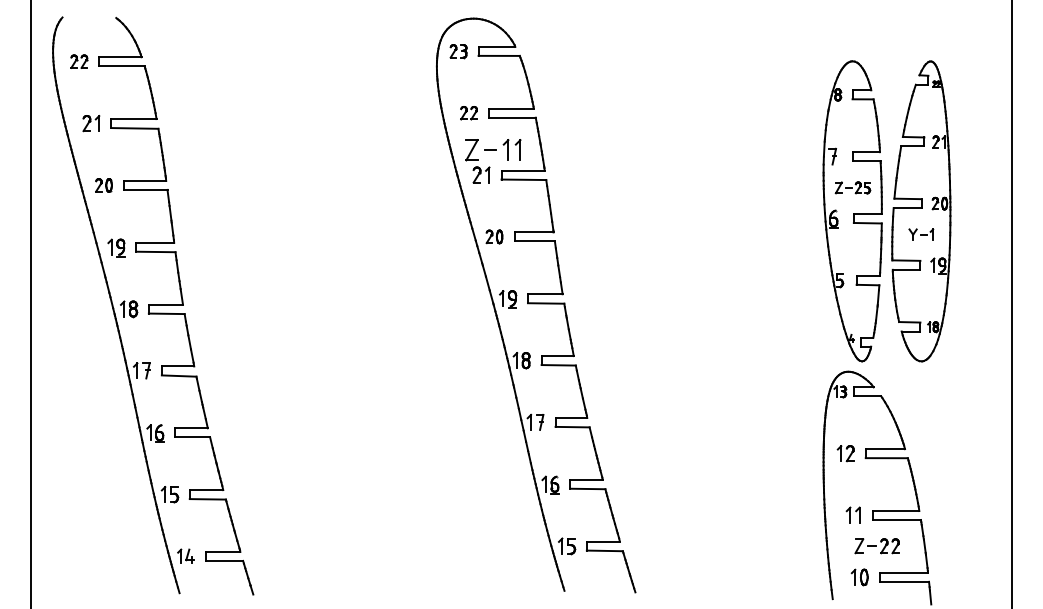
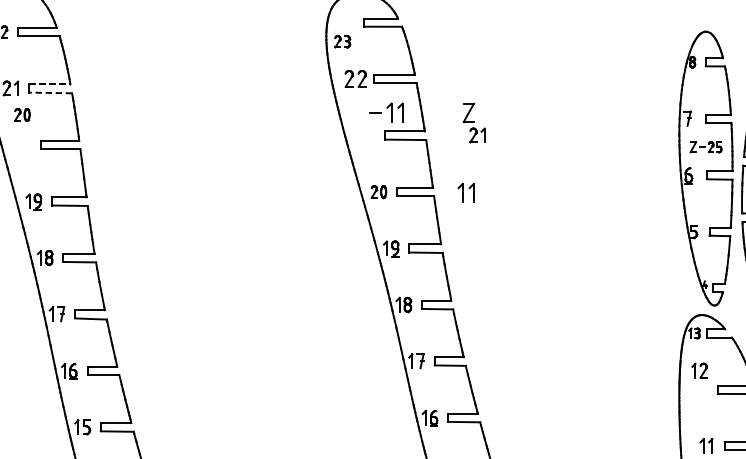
part: (458, 51) -> (342, 41), moved
part: (468, 113) -> (355, 79), size x1.4
line: (133, 119) -> (49, 84), solid -> dashed
line: (134, 128) -> (50, 93), solid -> dashed
part: (477, 161) -> (473, 123), moved
part: (103, 185) -> (21, 114), moved
part: (589, 237) -> (465, 192), added
part: (845, 453) -> (699, 370), moved

